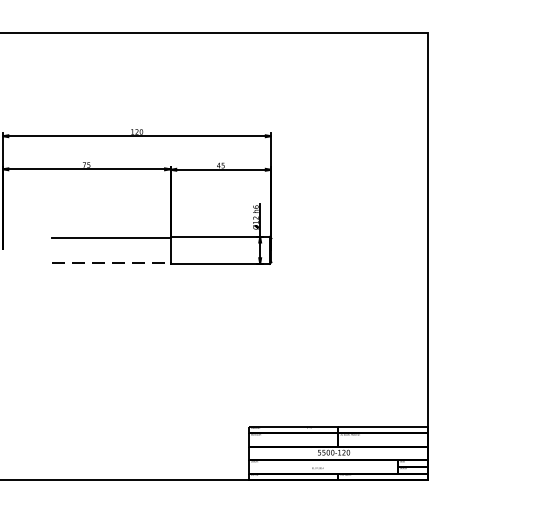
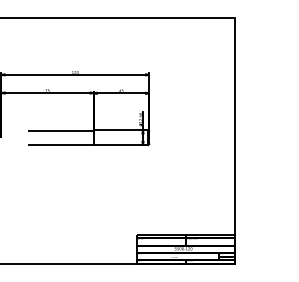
line: (111, 262) -> (61, 144), dashed -> solid

